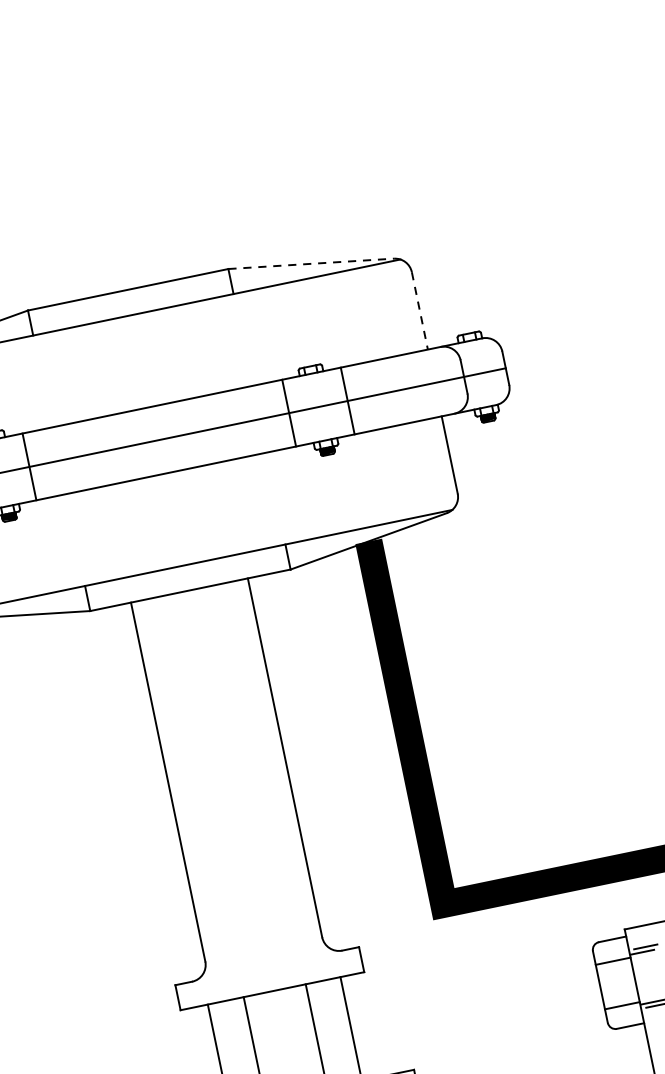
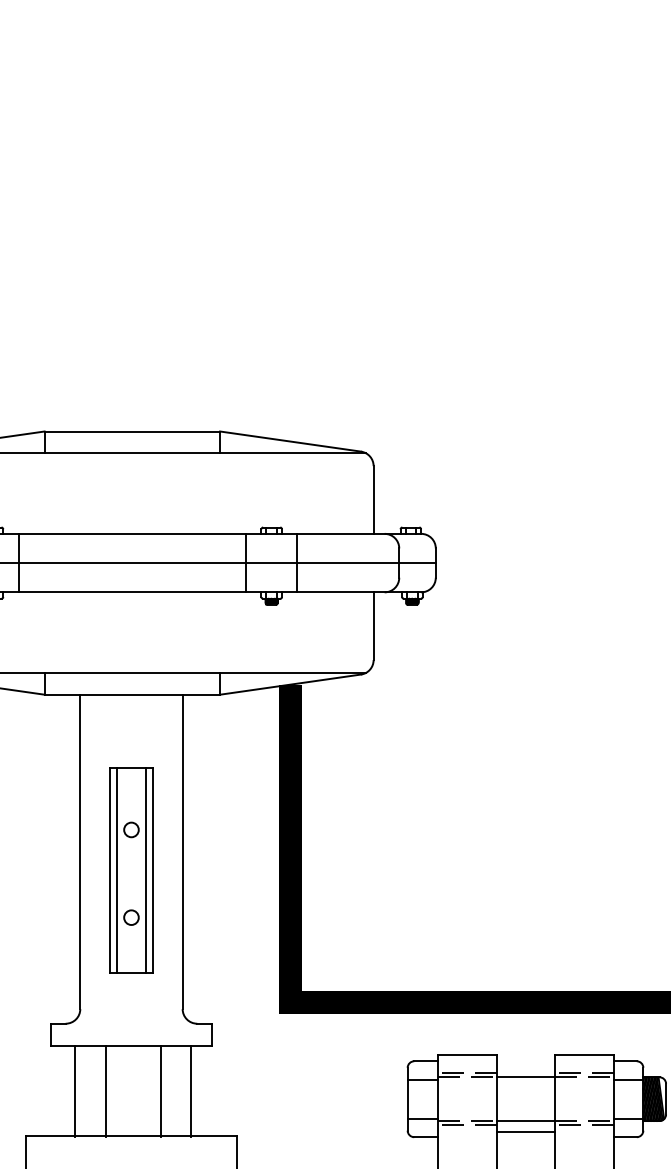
line: (312, 263) -> (291, 441), dashed -> solid
line: (419, 311) -> (373, 500), dashed -> solid
part: (231, 791) -> (131, 870), added

